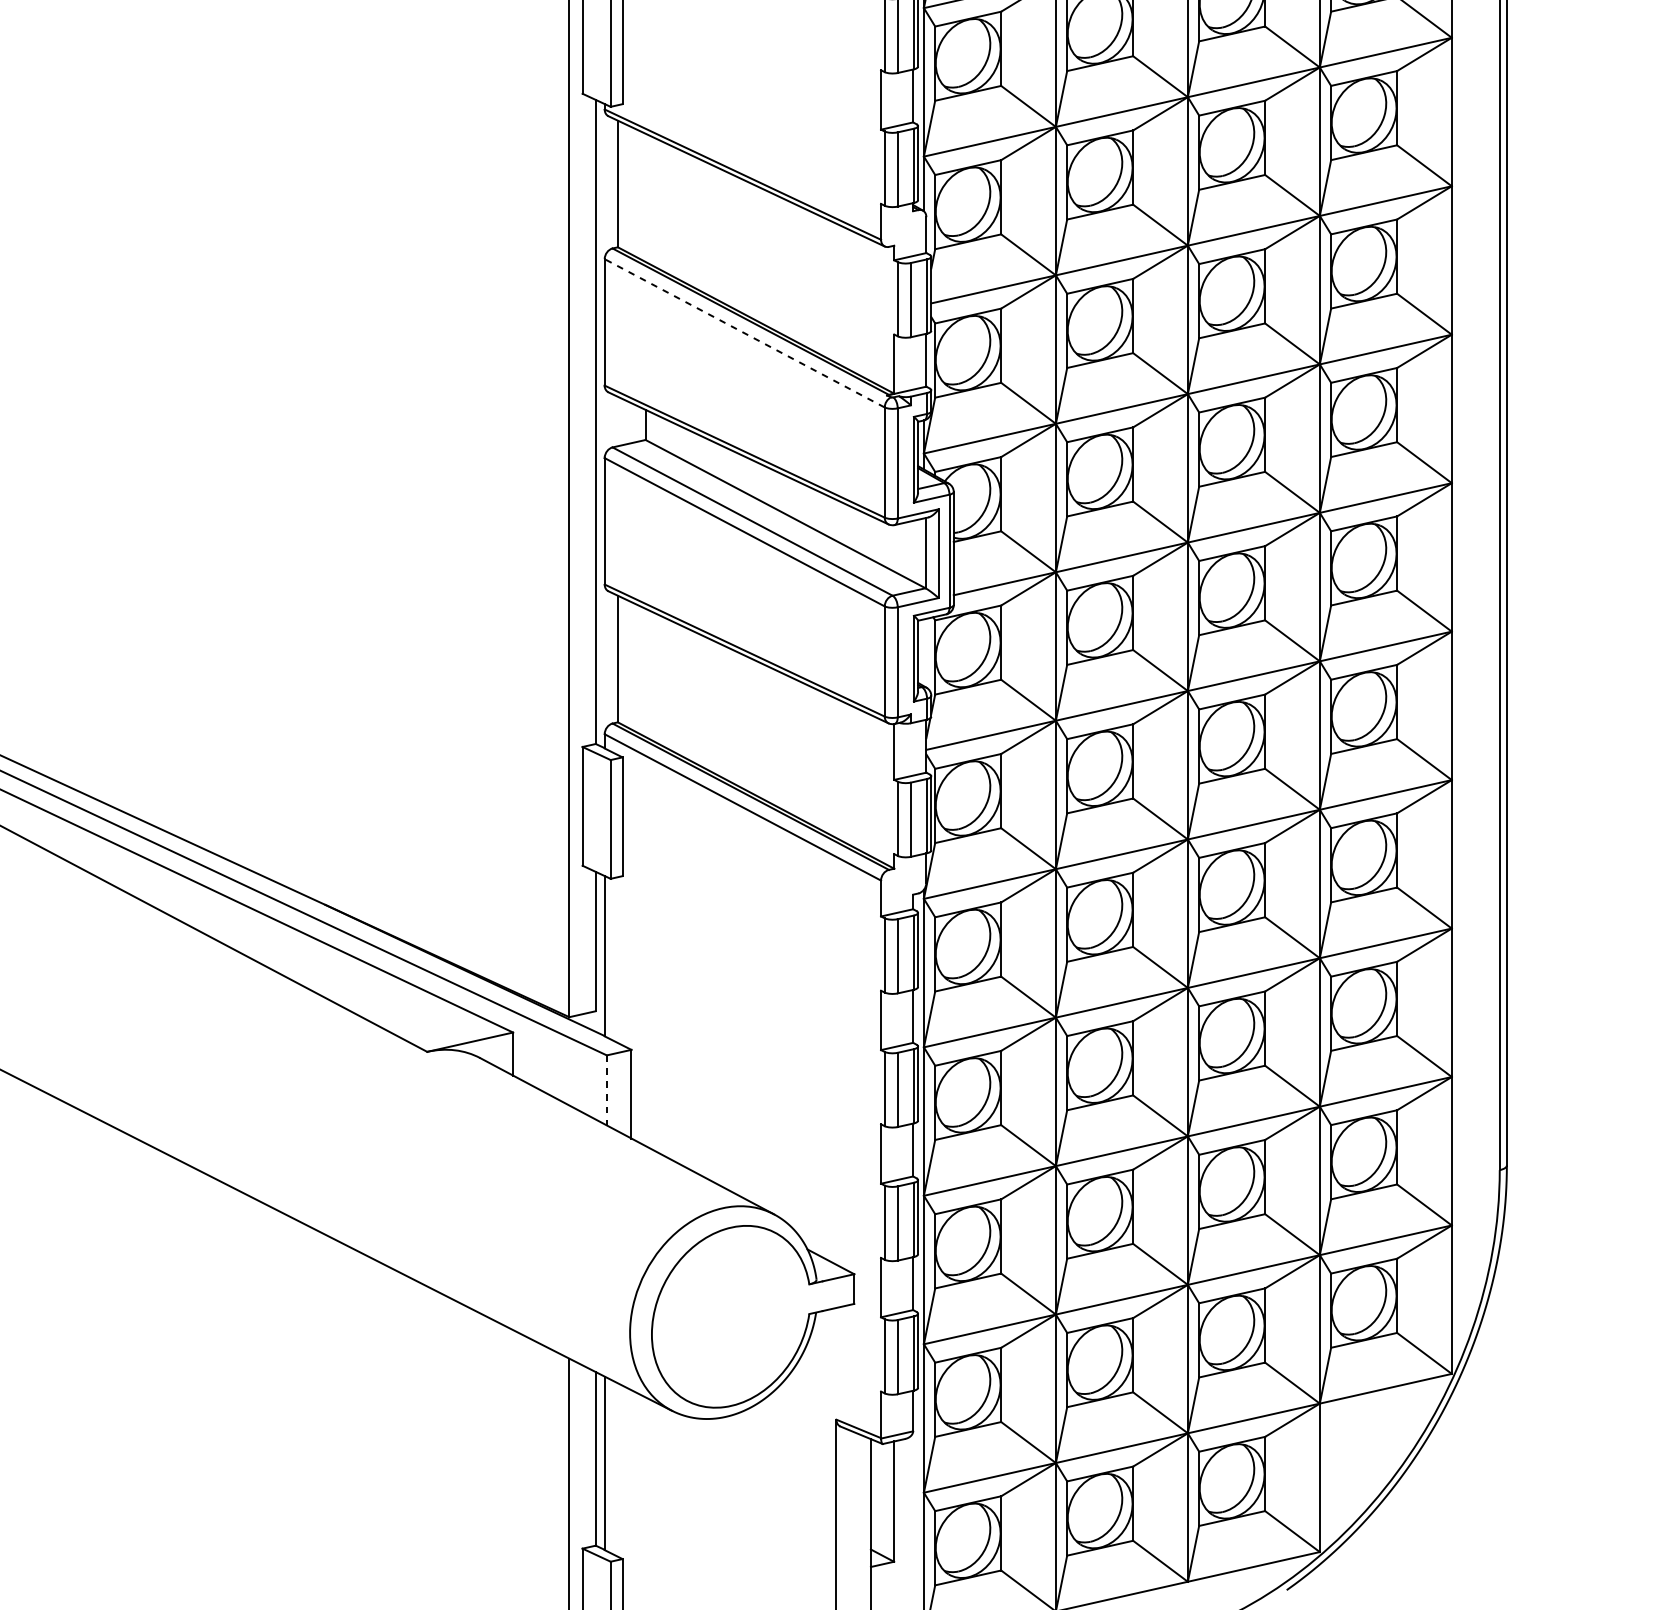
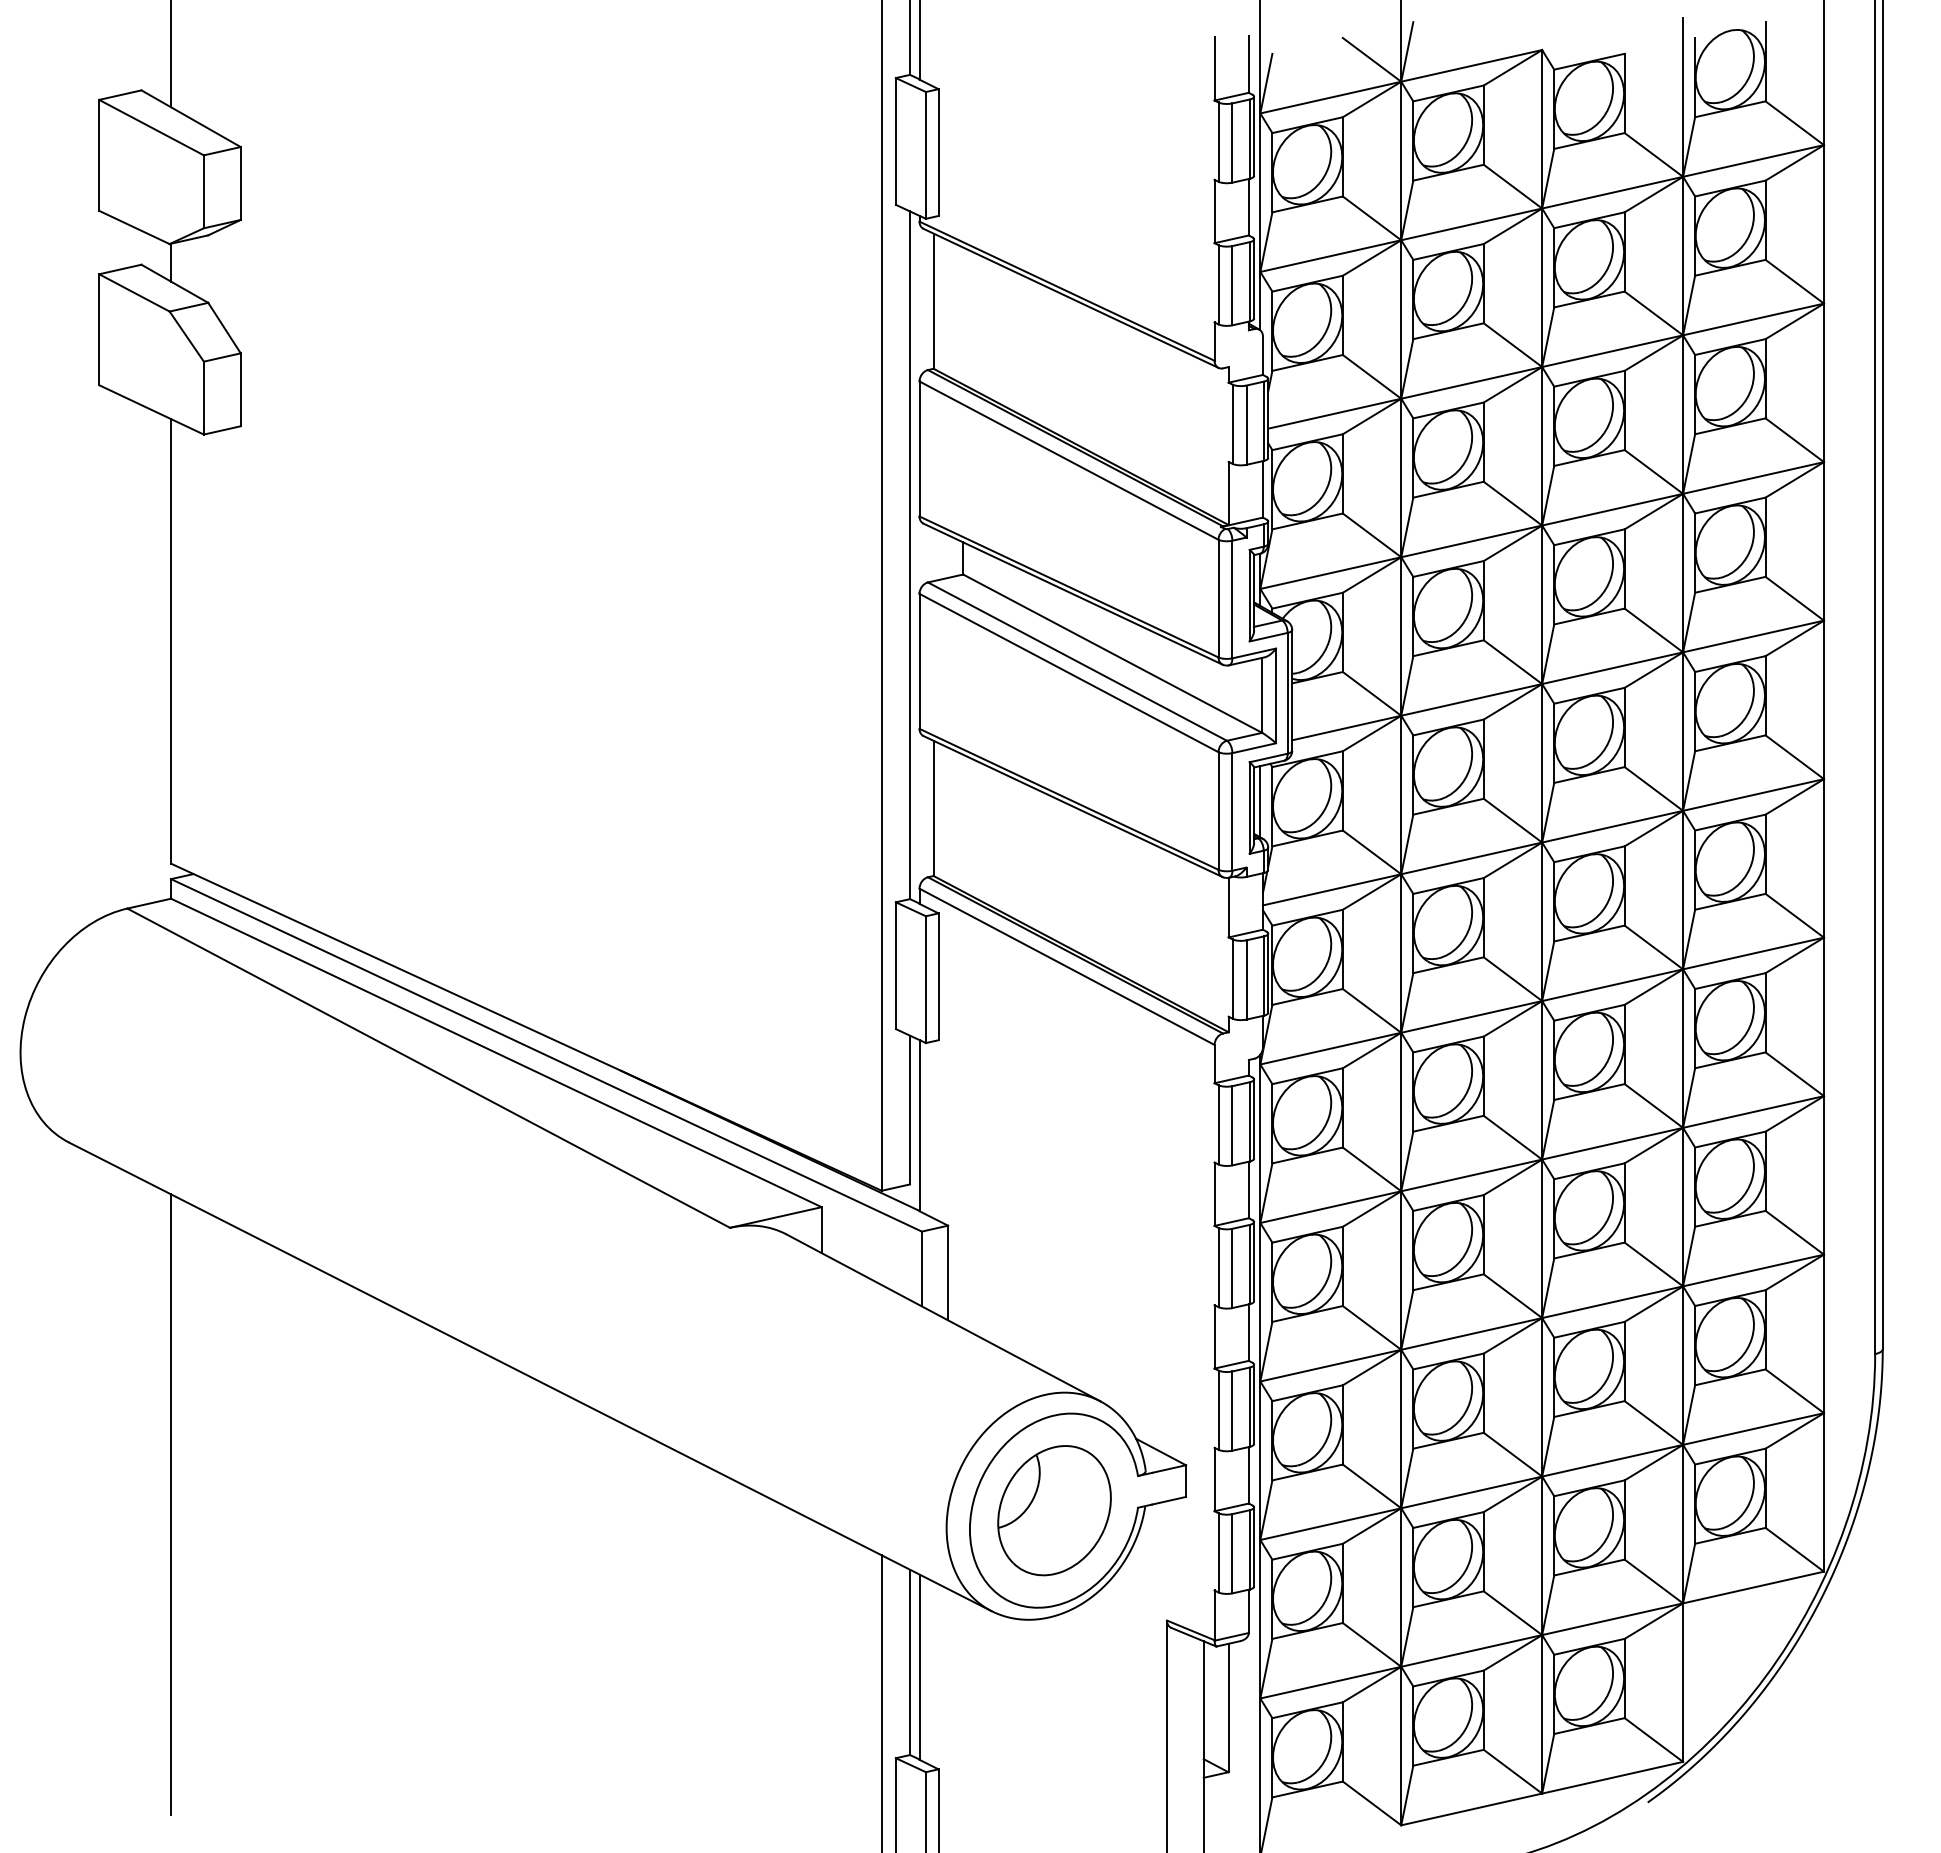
line: (744, 333) -> (1068, 460), dashed -> solid
line: (924, 652) -> (1260, 801), added
line: (606, 1090) -> (921, 1269), dashed -> solid
part: (731, 1316) -> (1054, 1510), added

